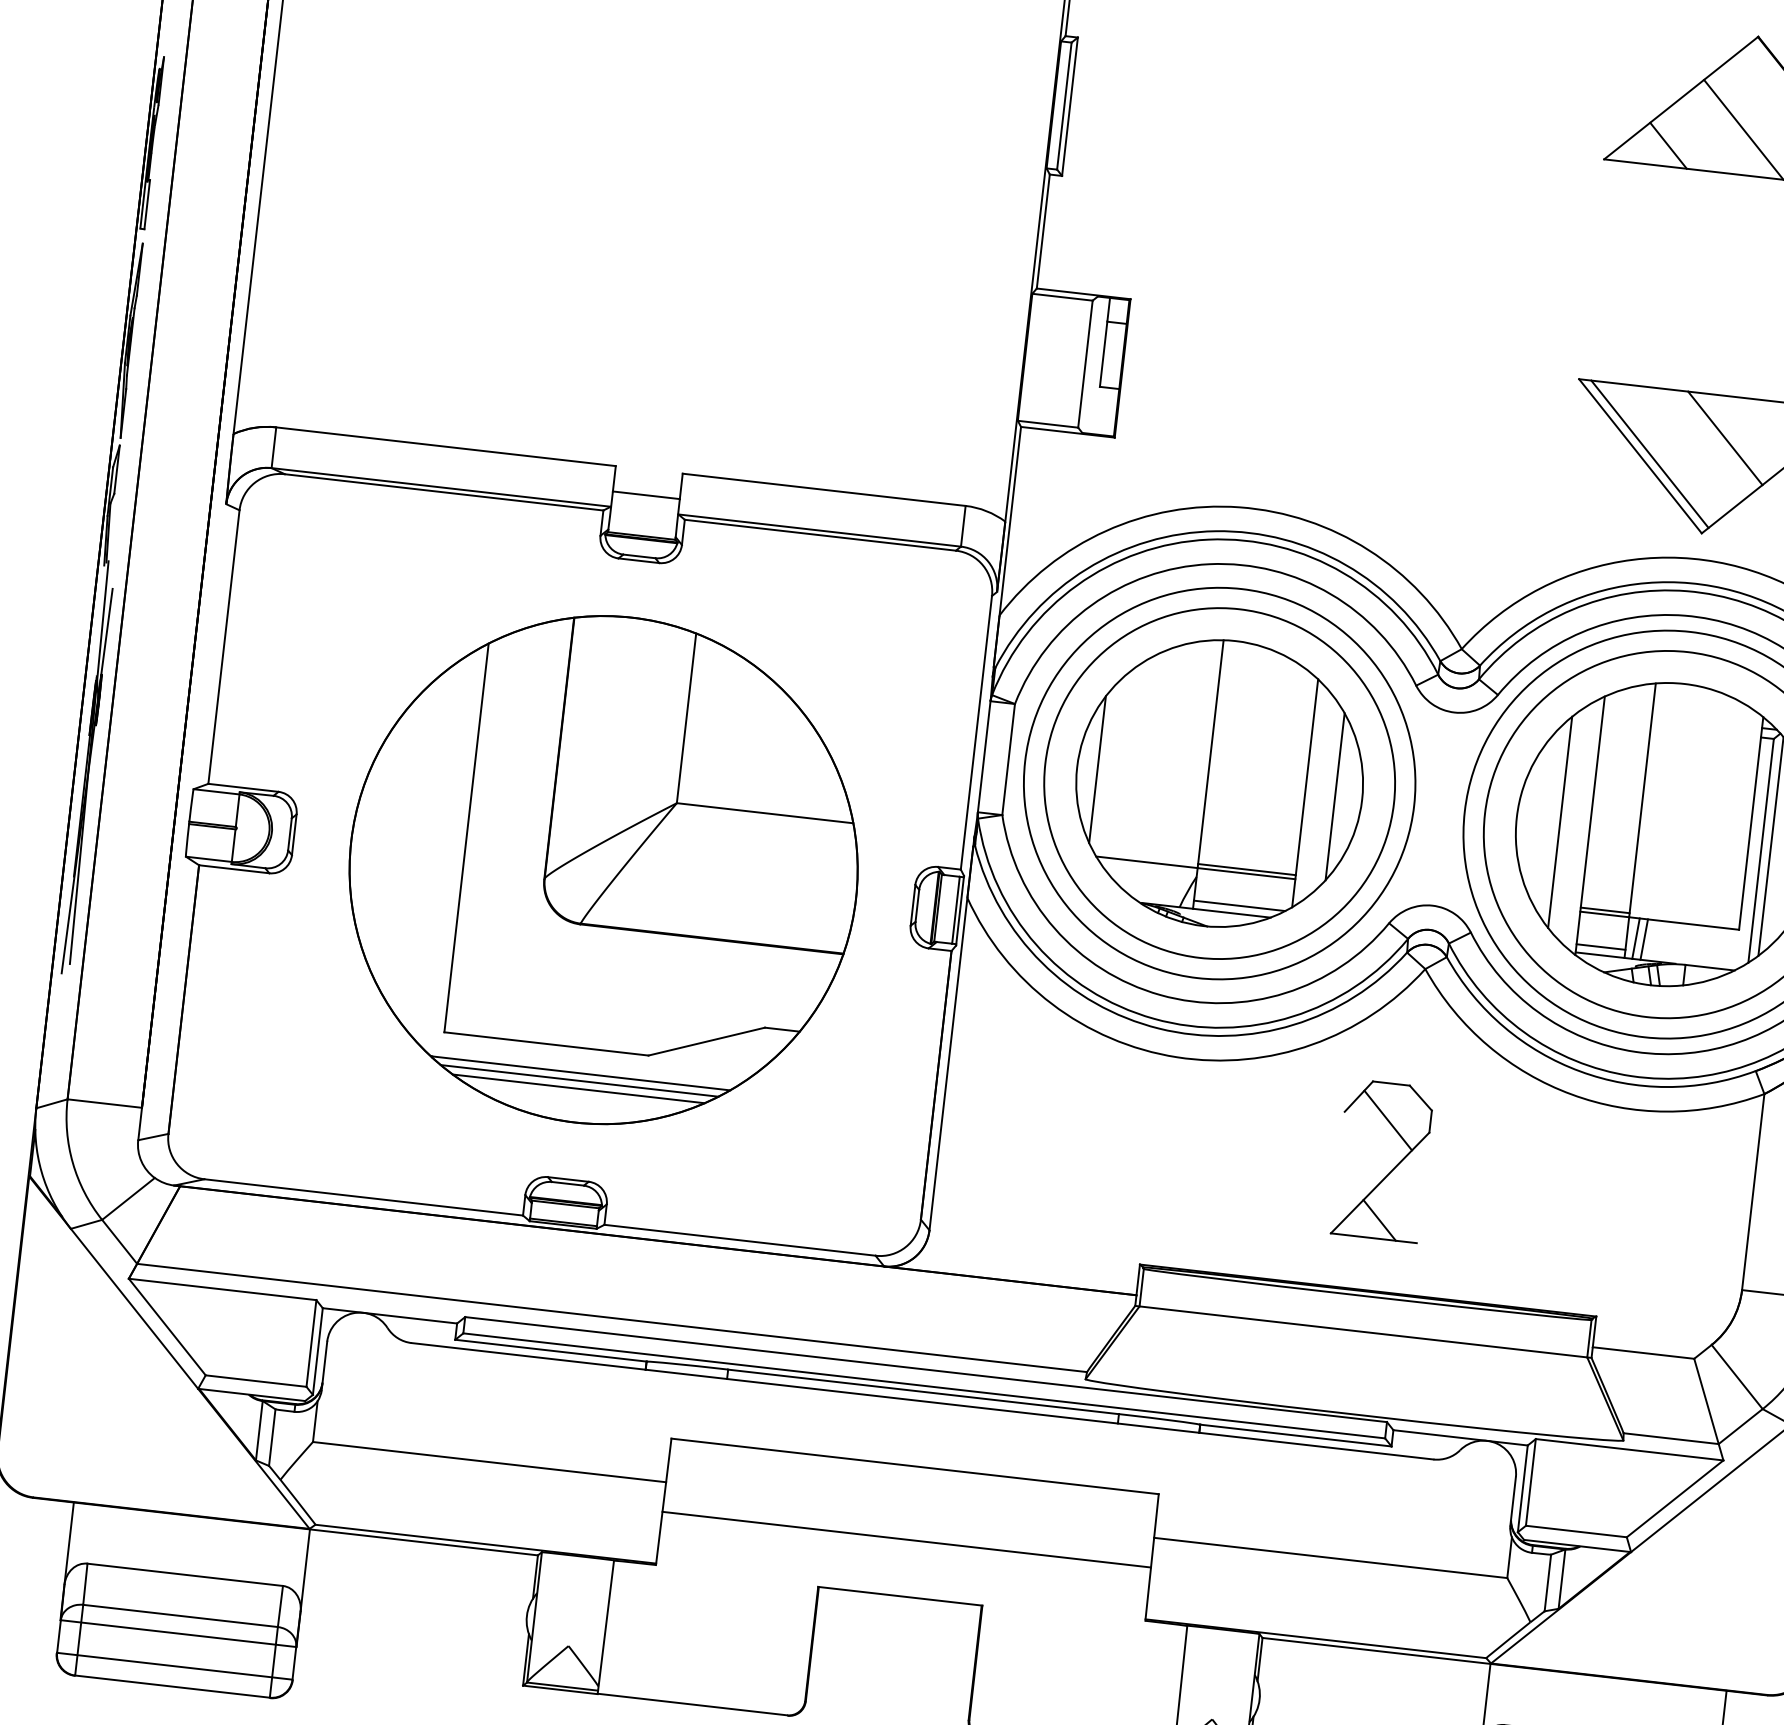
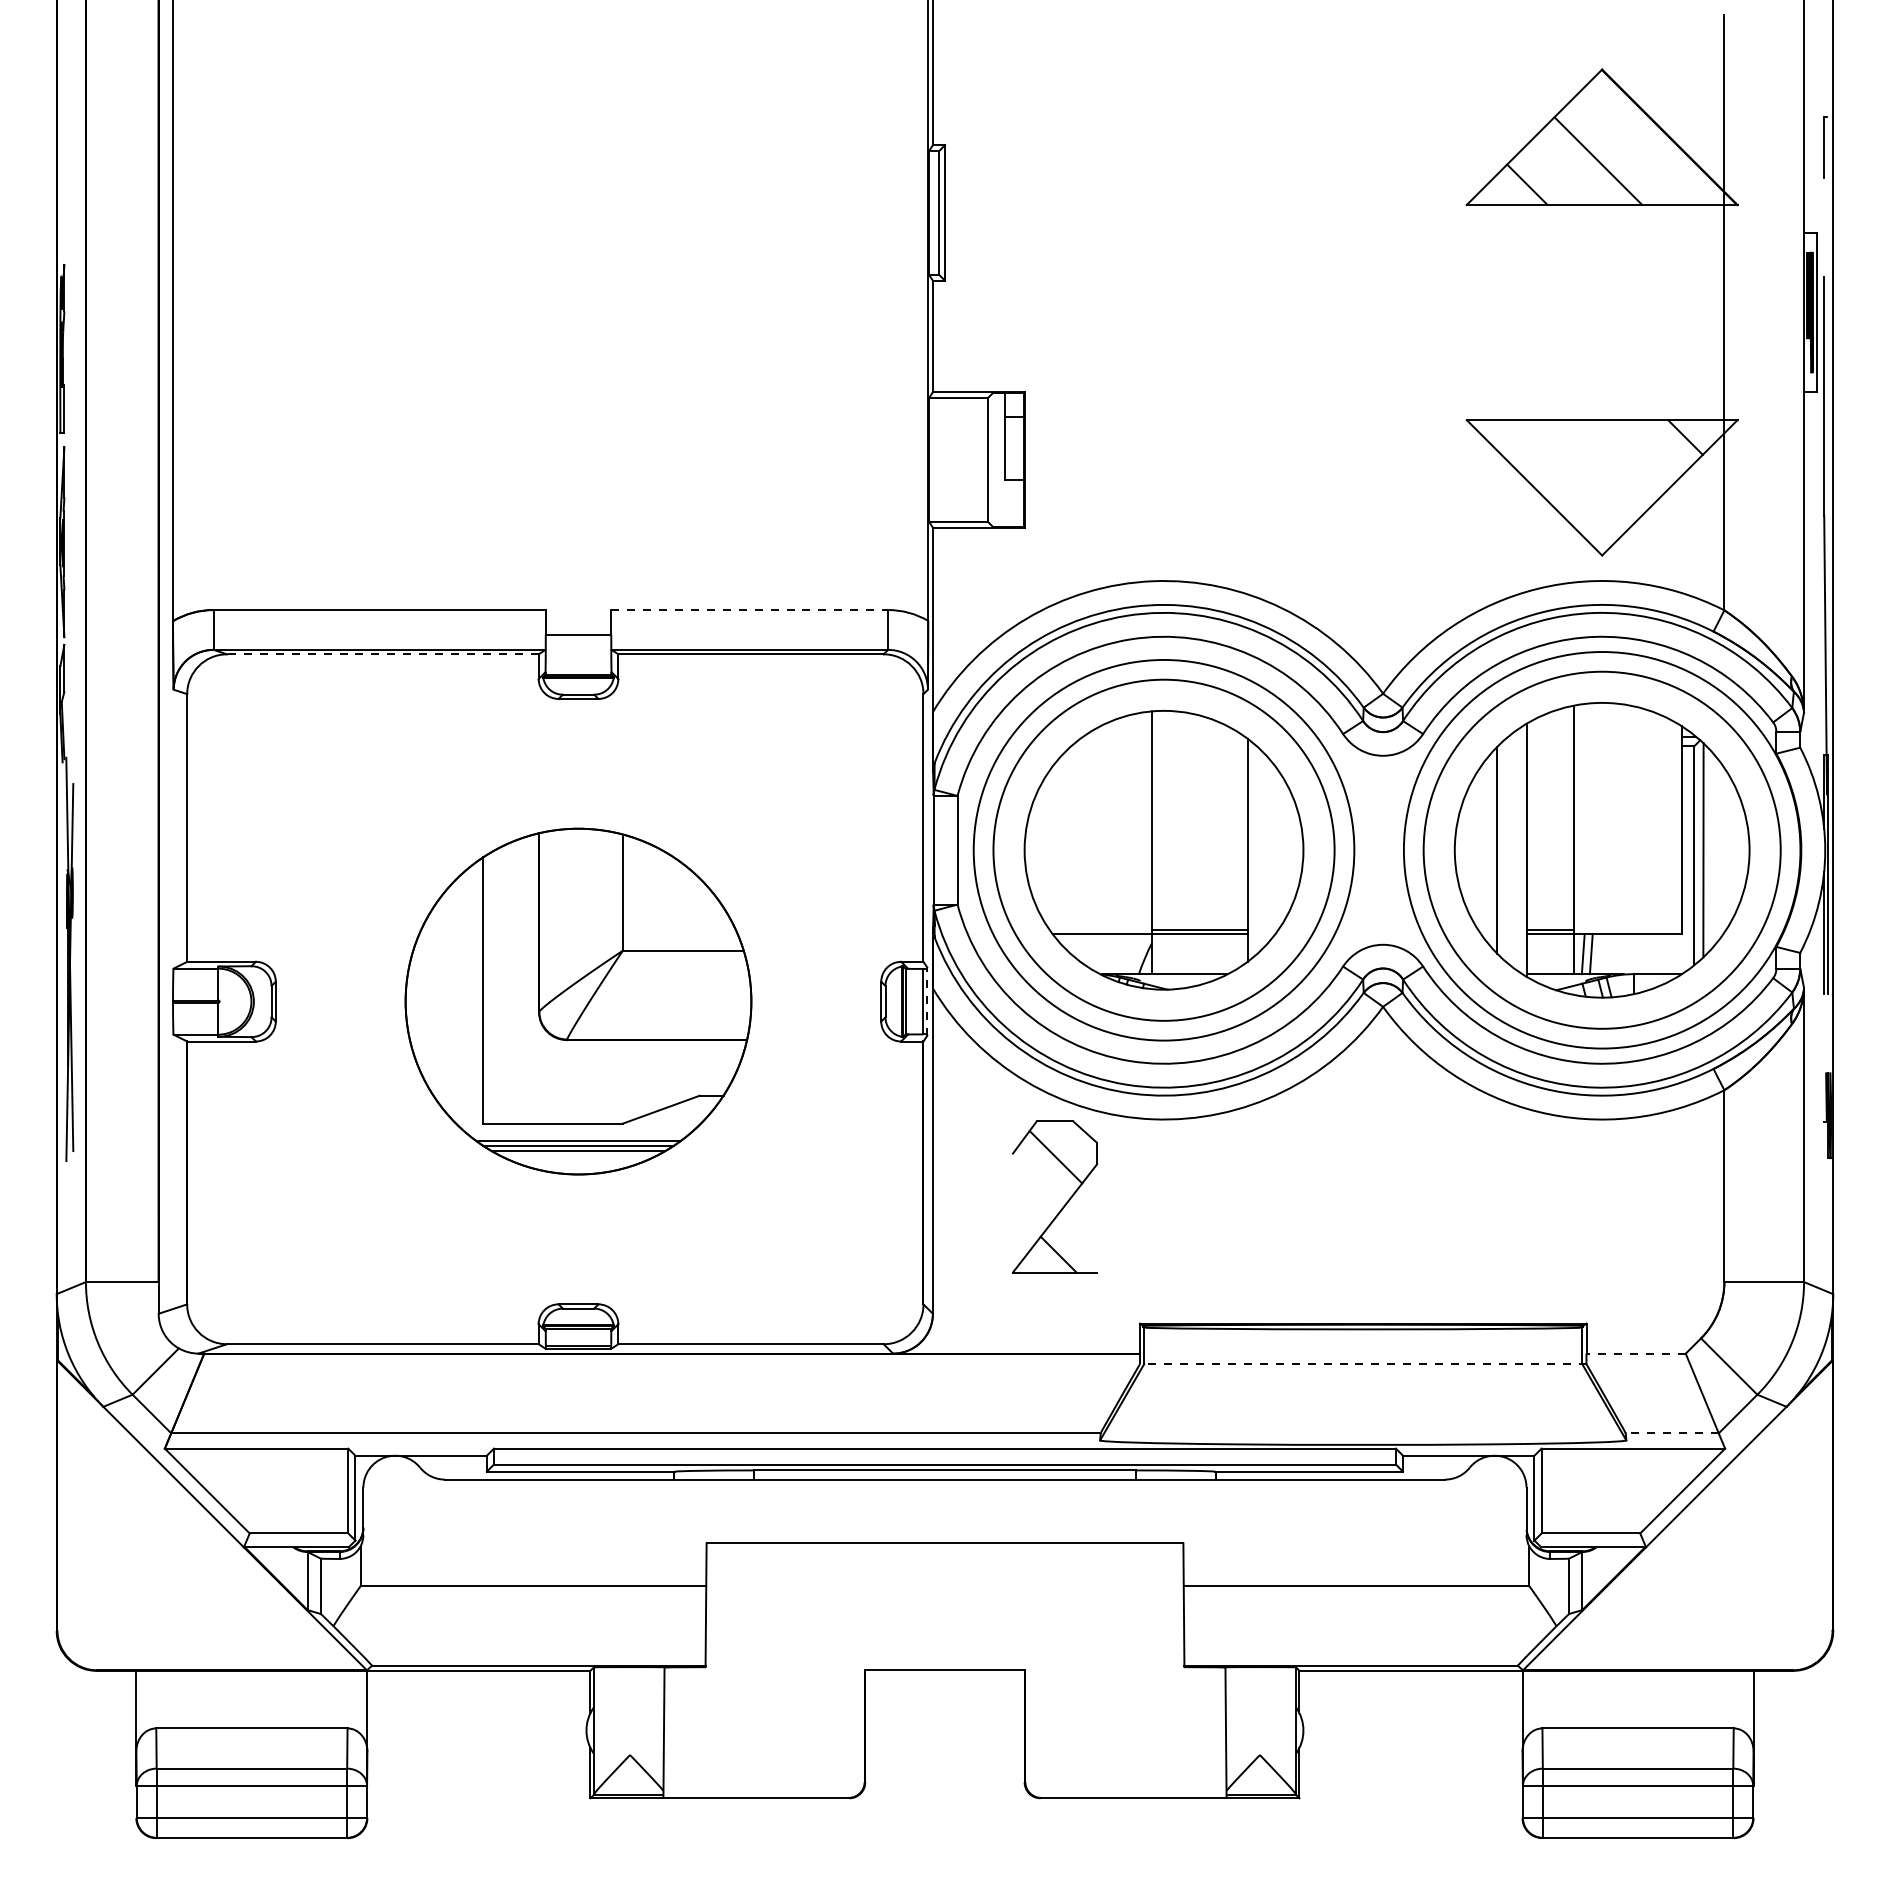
line: (1725, 438) -> (1614, 461), removed
line: (1650, 453) -> (1543, 484), removed
line: (824, 490) -> (750, 610), solid -> dashed
line: (443, 492) -> (382, 654), solid -> dashed
line: (1097, 769) -> (1044, 850), removed
line: (1335, 797) -> (1277, 850), removed
part: (603, 869) -> (578, 1001), size x0.7
line: (1239, 906) -> (1196, 966), removed
line: (960, 910) -> (927, 1001), solid -> dashed
line: (1601, 947) -> (1550, 966), removed
part: (1390, 1170) -> (1063, 1205), moved
line: (1362, 1332) -> (1362, 1364), solid -> dashed
line: (1643, 1352) -> (1636, 1353), solid -> dashed
line: (1670, 1438) -> (1671, 1433), solid -> dashed
line: (906, 1540) -> (944, 1615), removed

